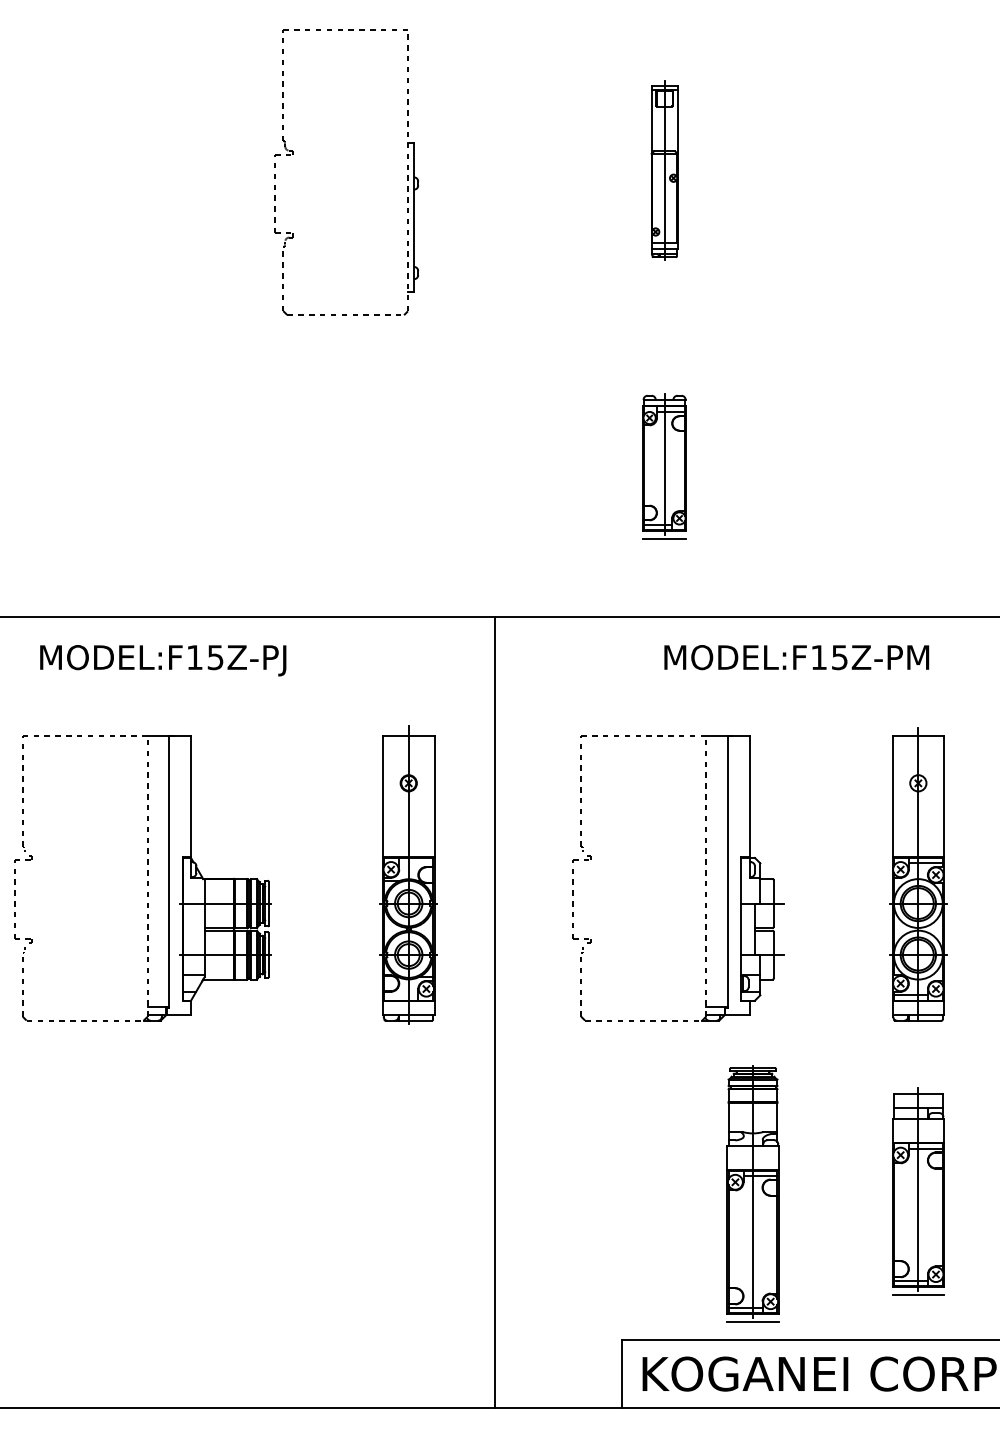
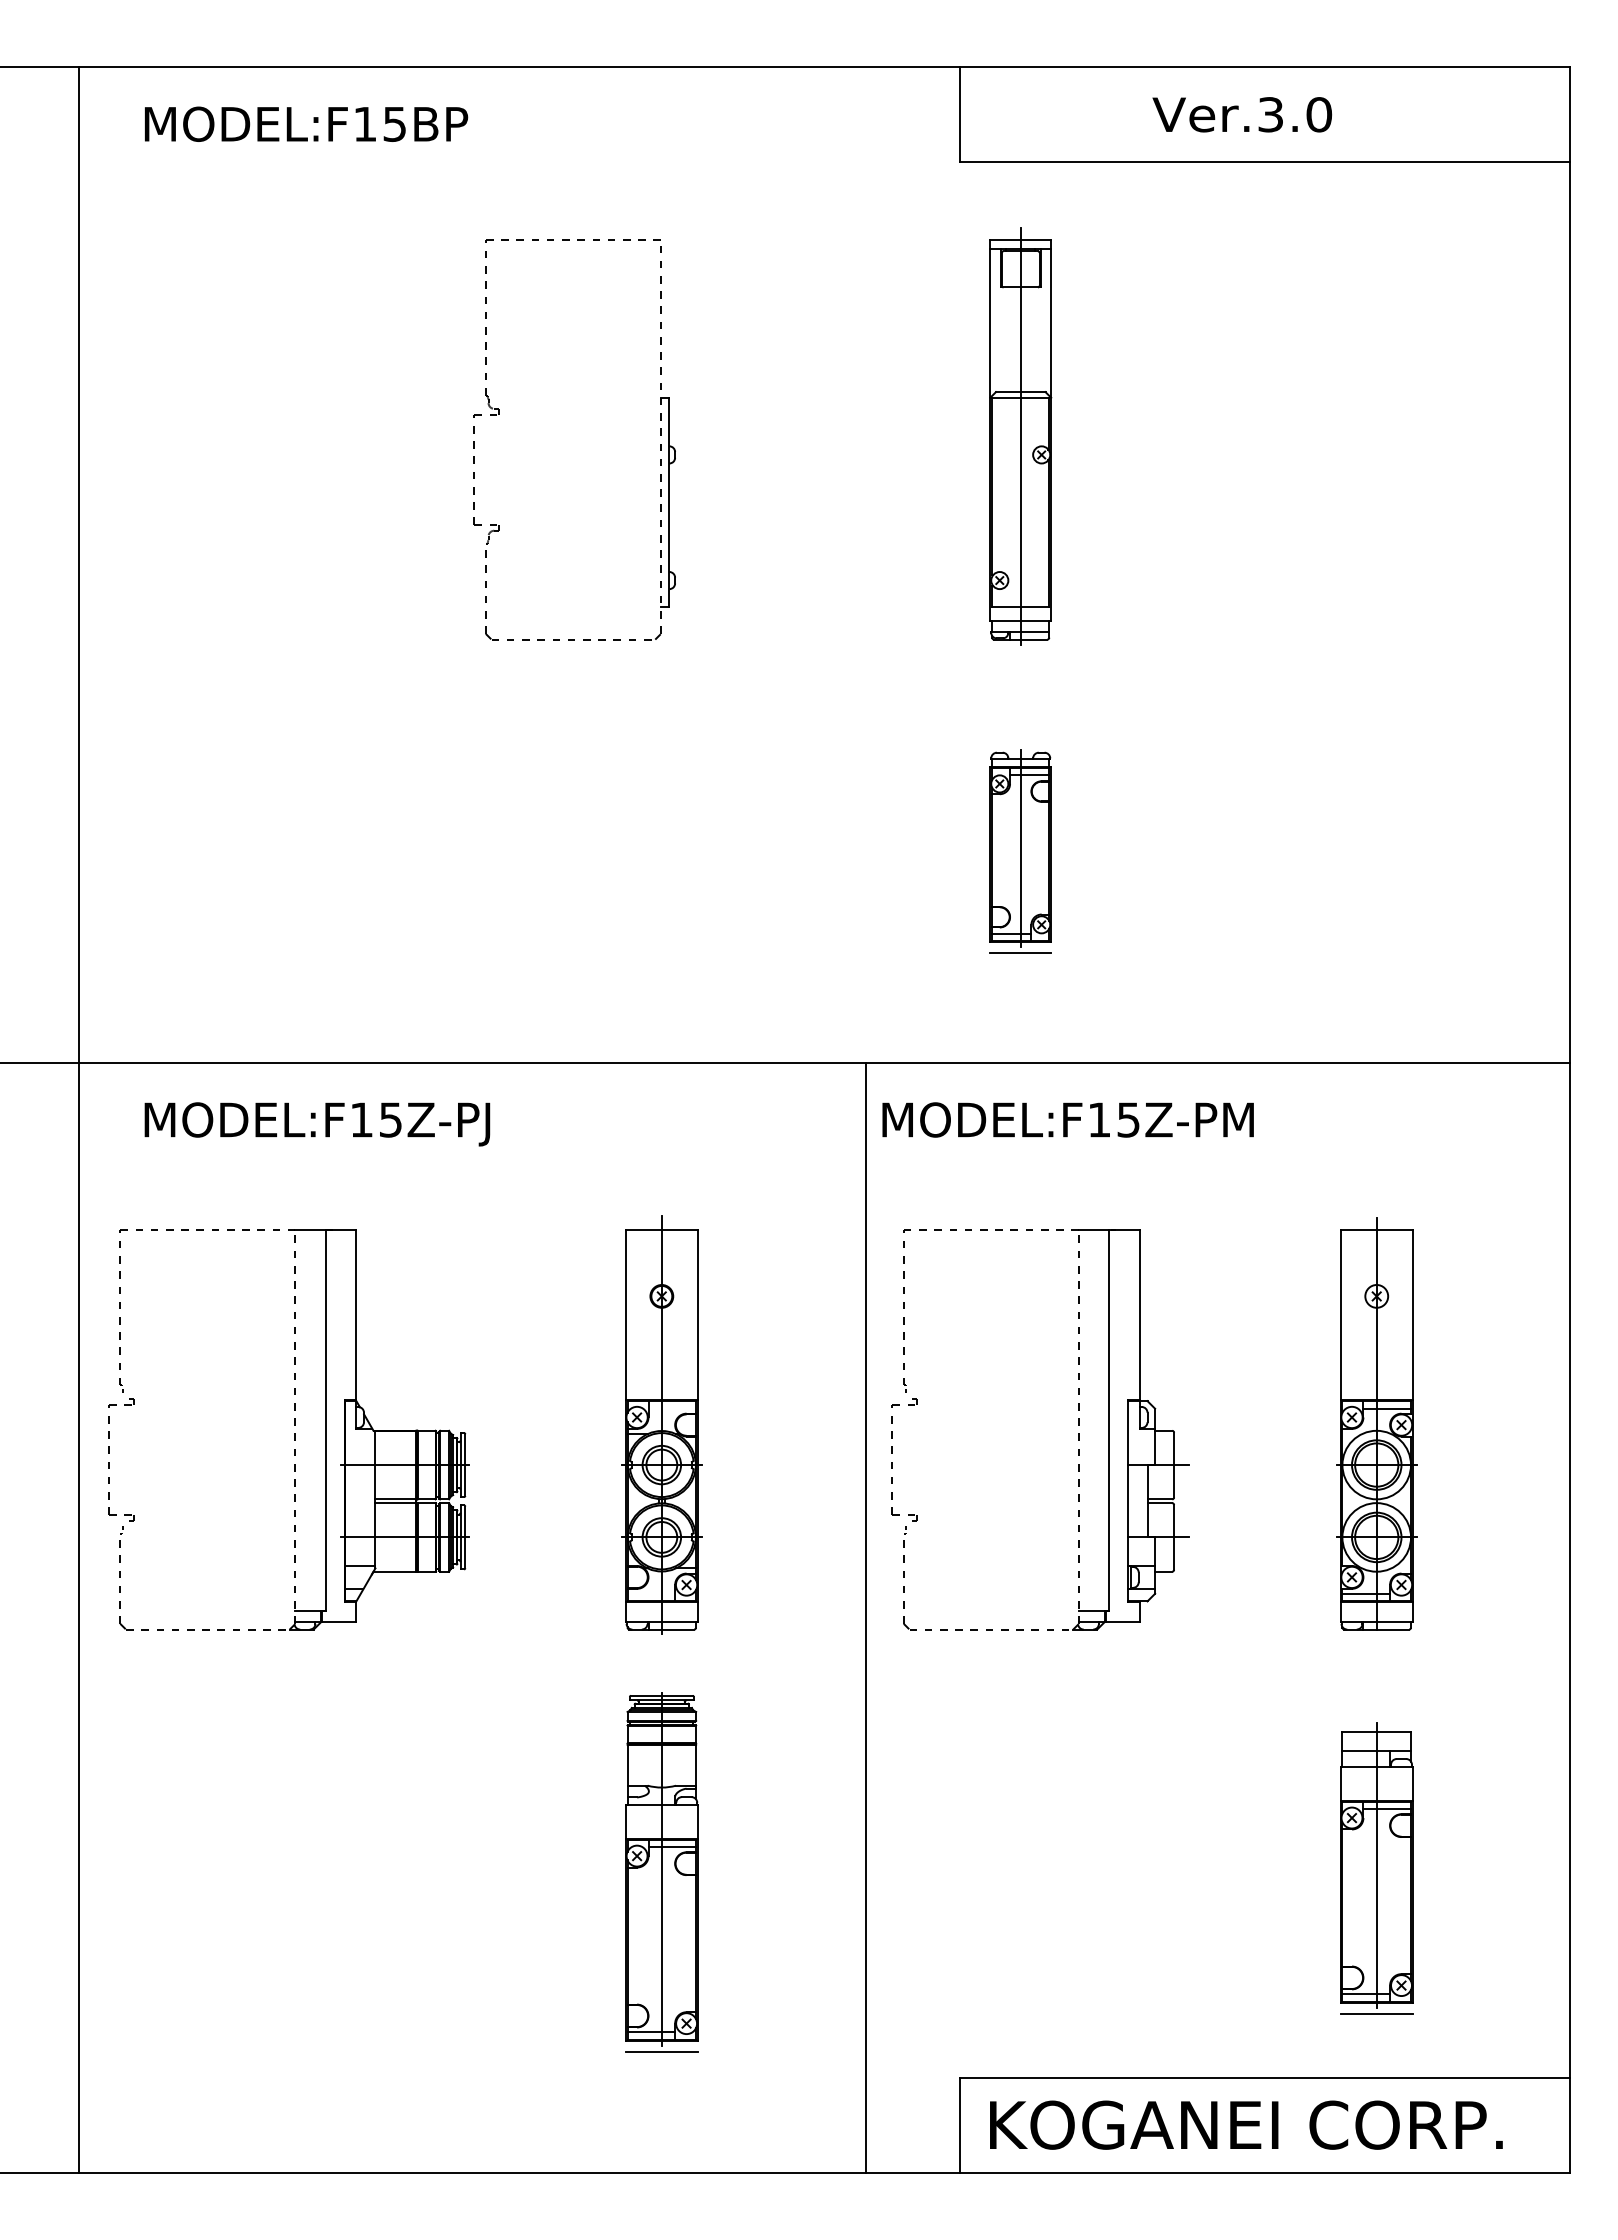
part: (664, 170) -> (1020, 436), size x1.67
text: (796, 657) -> (1067, 1119), moved
line: (495, 1012) -> (866, 1617), moved
part: (752, 1193) -> (661, 1872), moved

